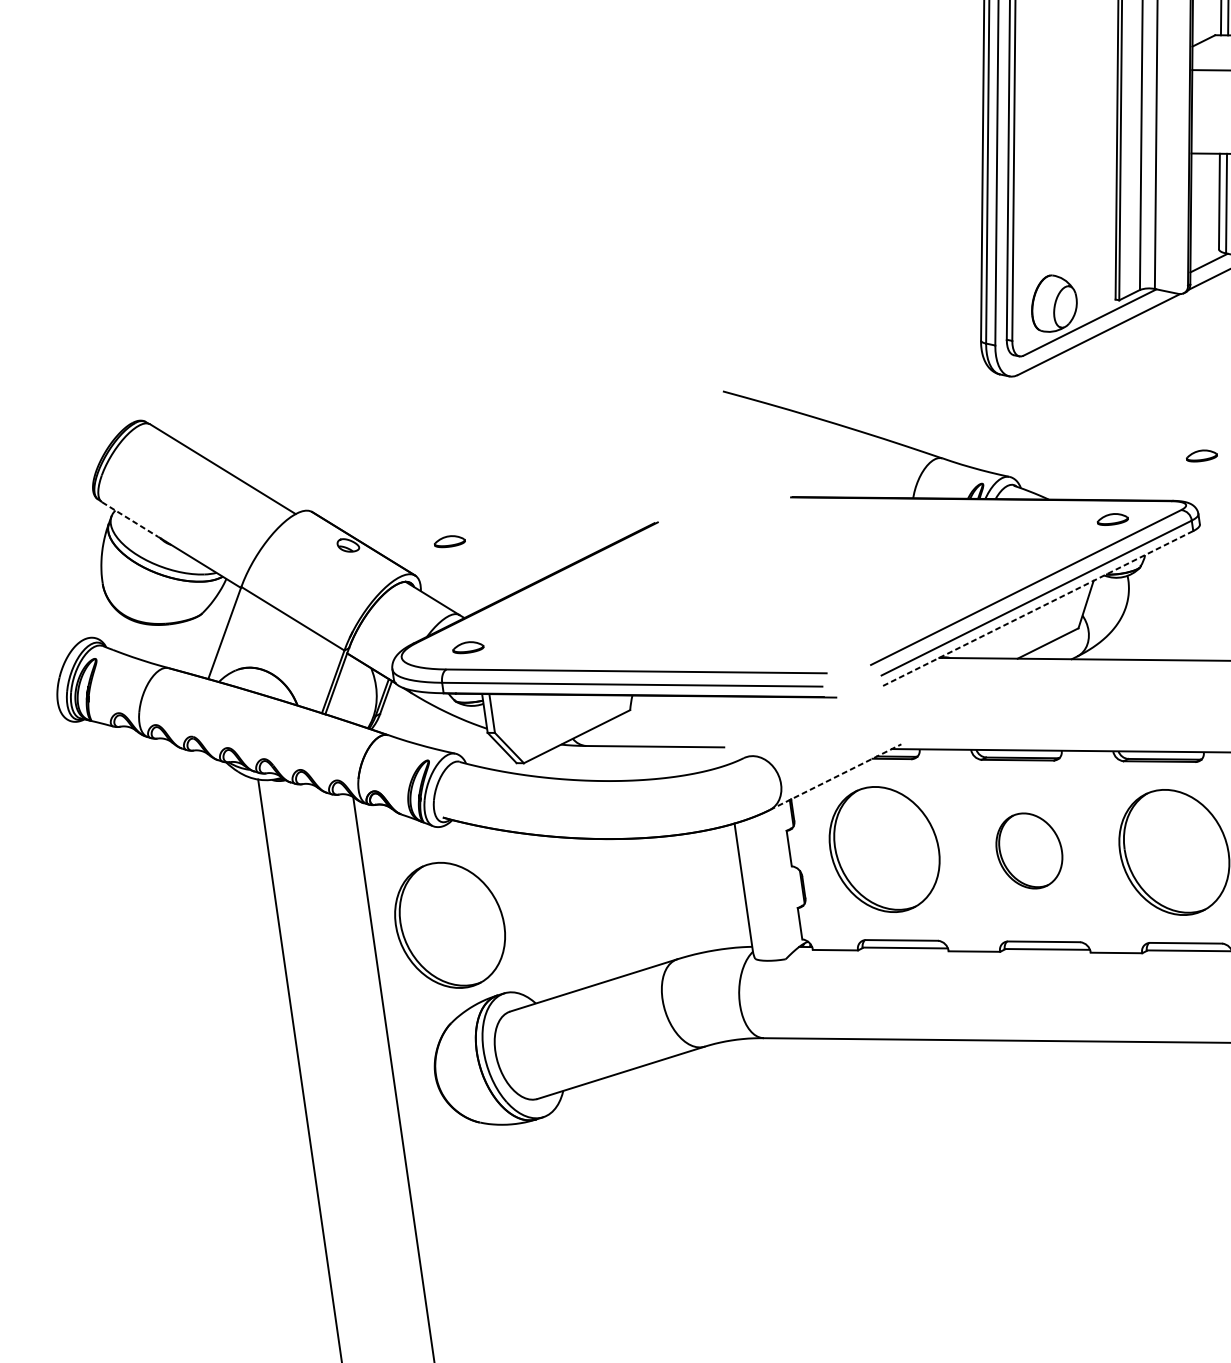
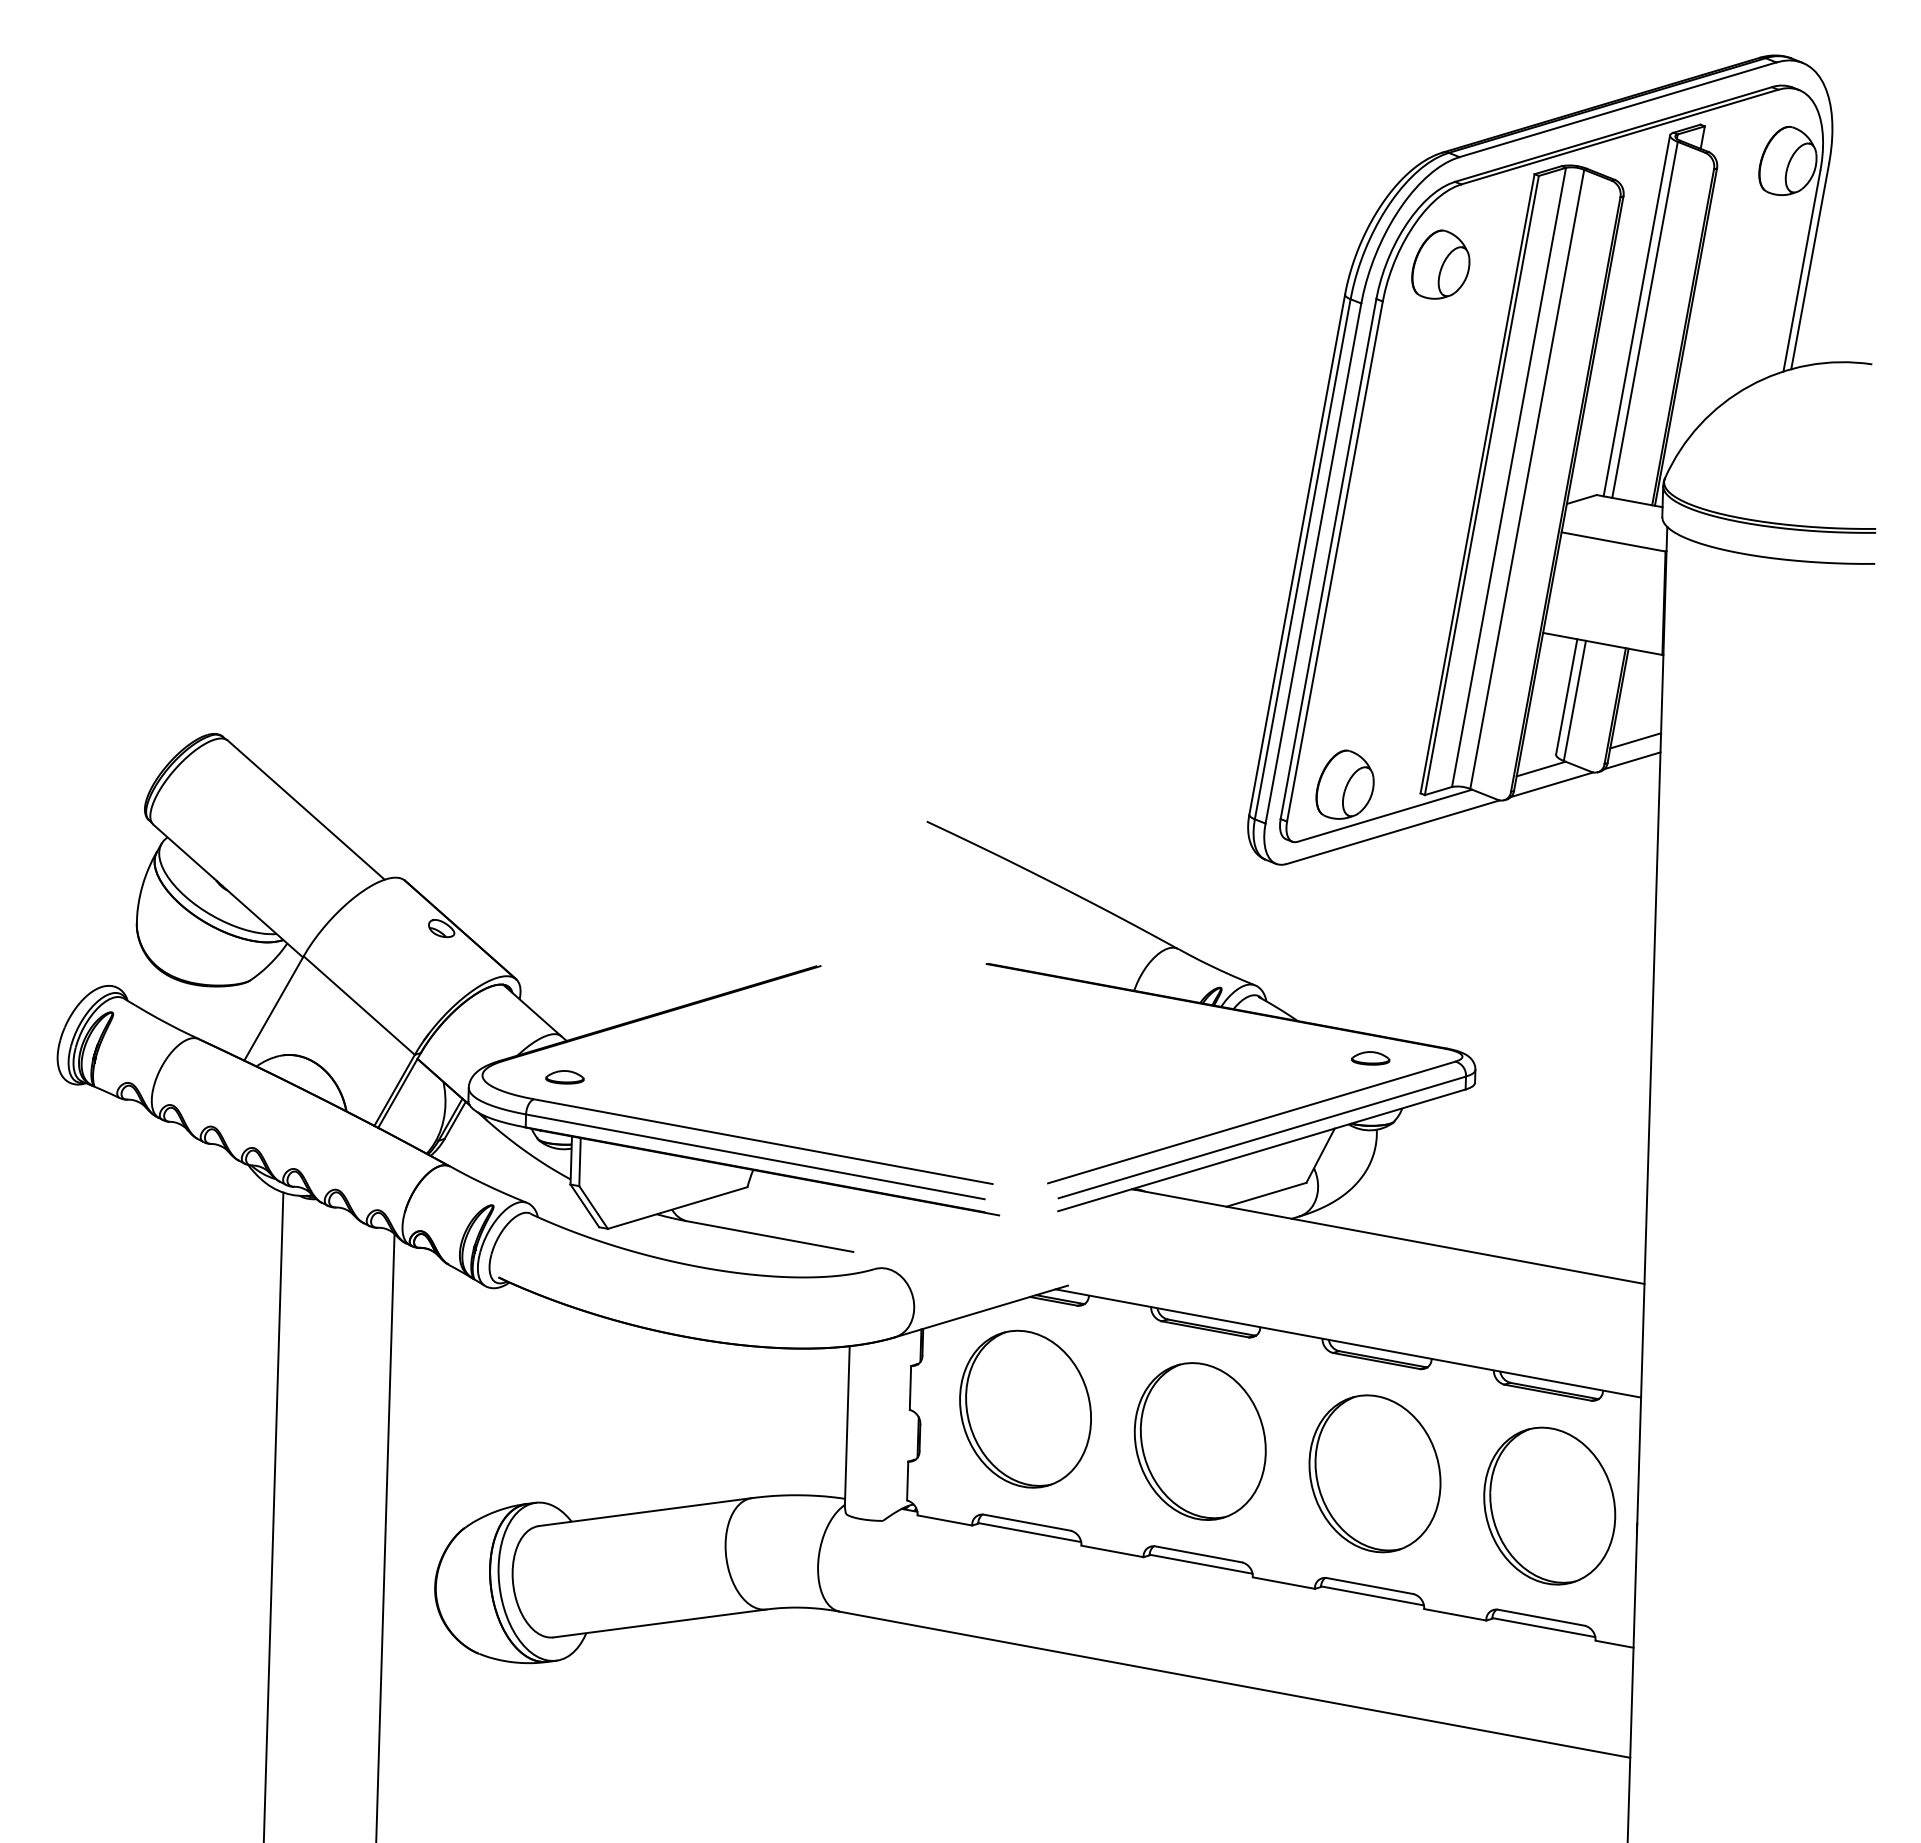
part: (1201, 455) -> (1491, 1000), removed
line: (130, 519) -> (183, 851), dashed -> solid
part: (449, 541) -> (564, 945), removed
line: (1037, 608) -> (1261, 1150), dashed -> solid
line: (836, 777) -> (982, 1311), dashed -> solid
part: (1028, 851) -> (1199, 1441), size x1.67
part: (449, 924) -> (484, 1408), removed

